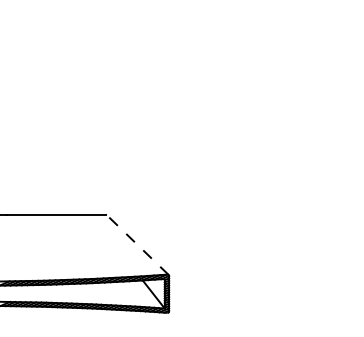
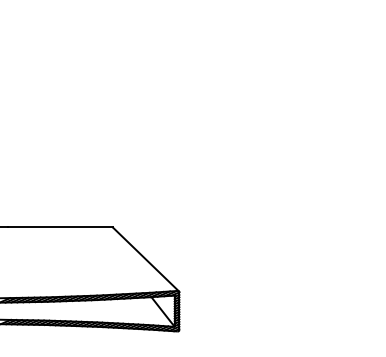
line: (137, 244) -> (145, 259), dashed -> solid

